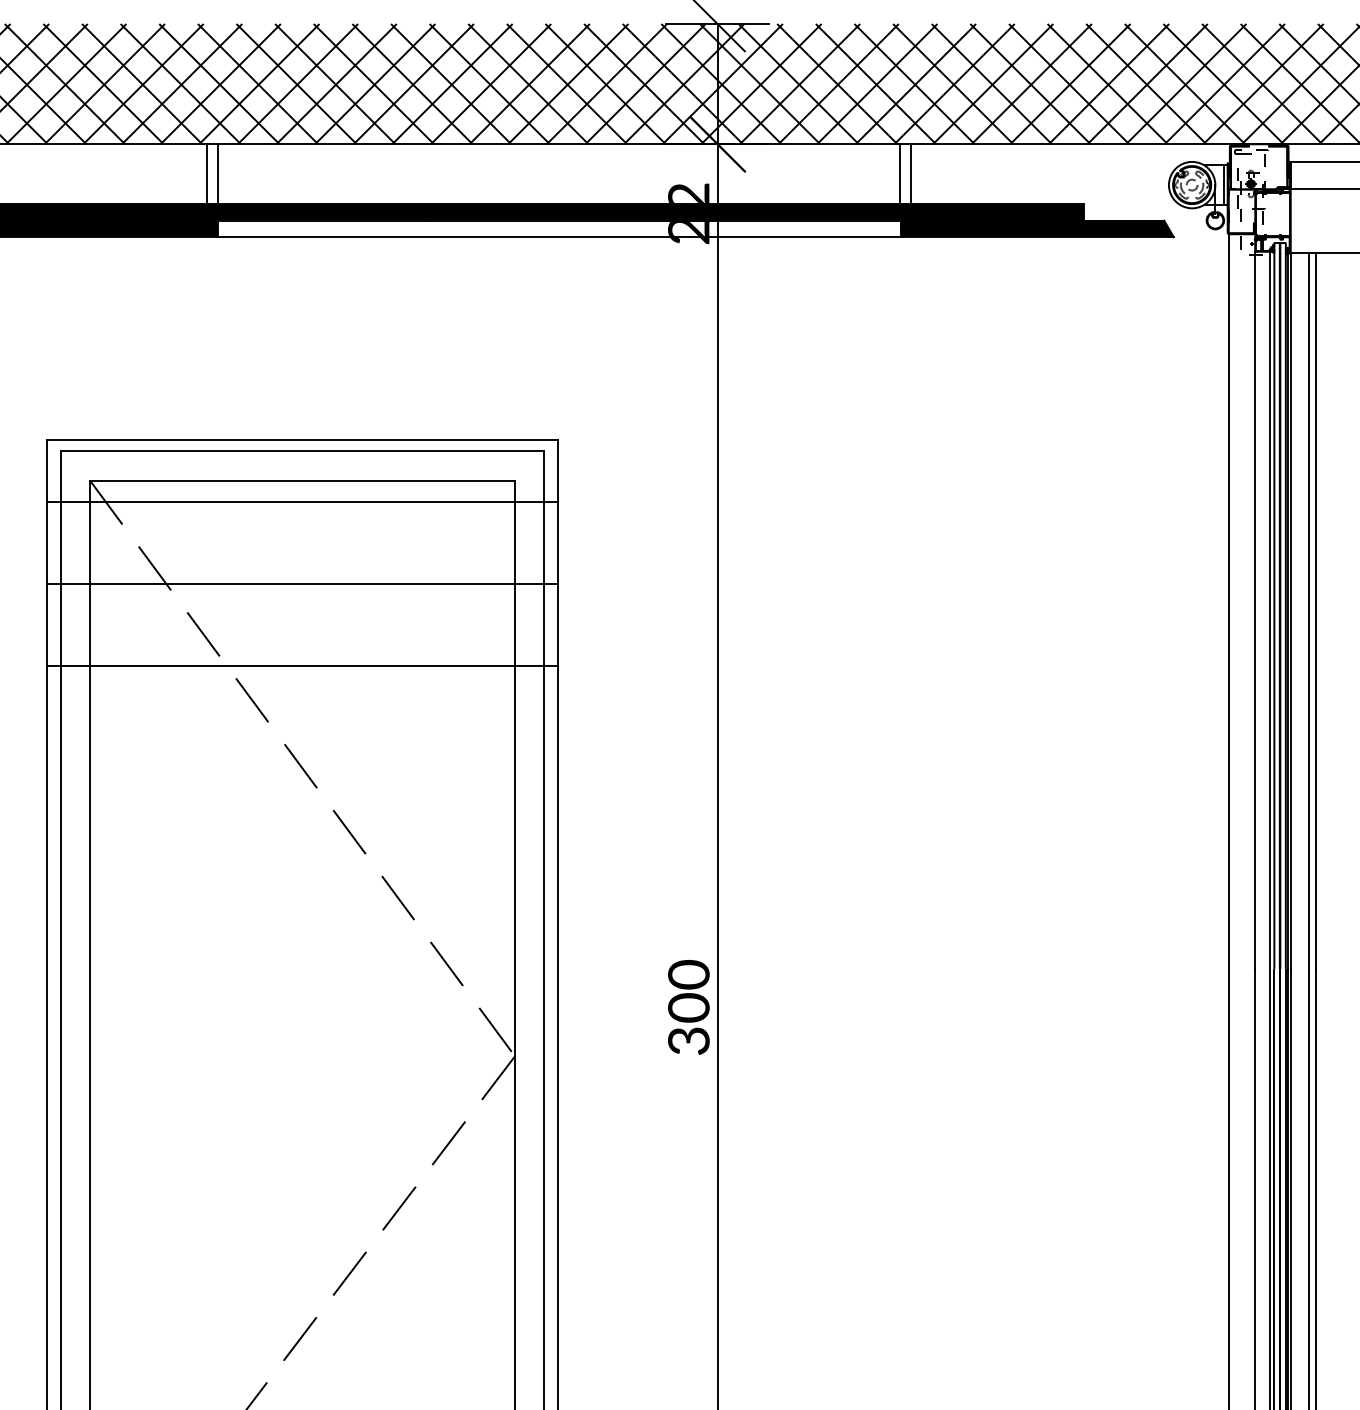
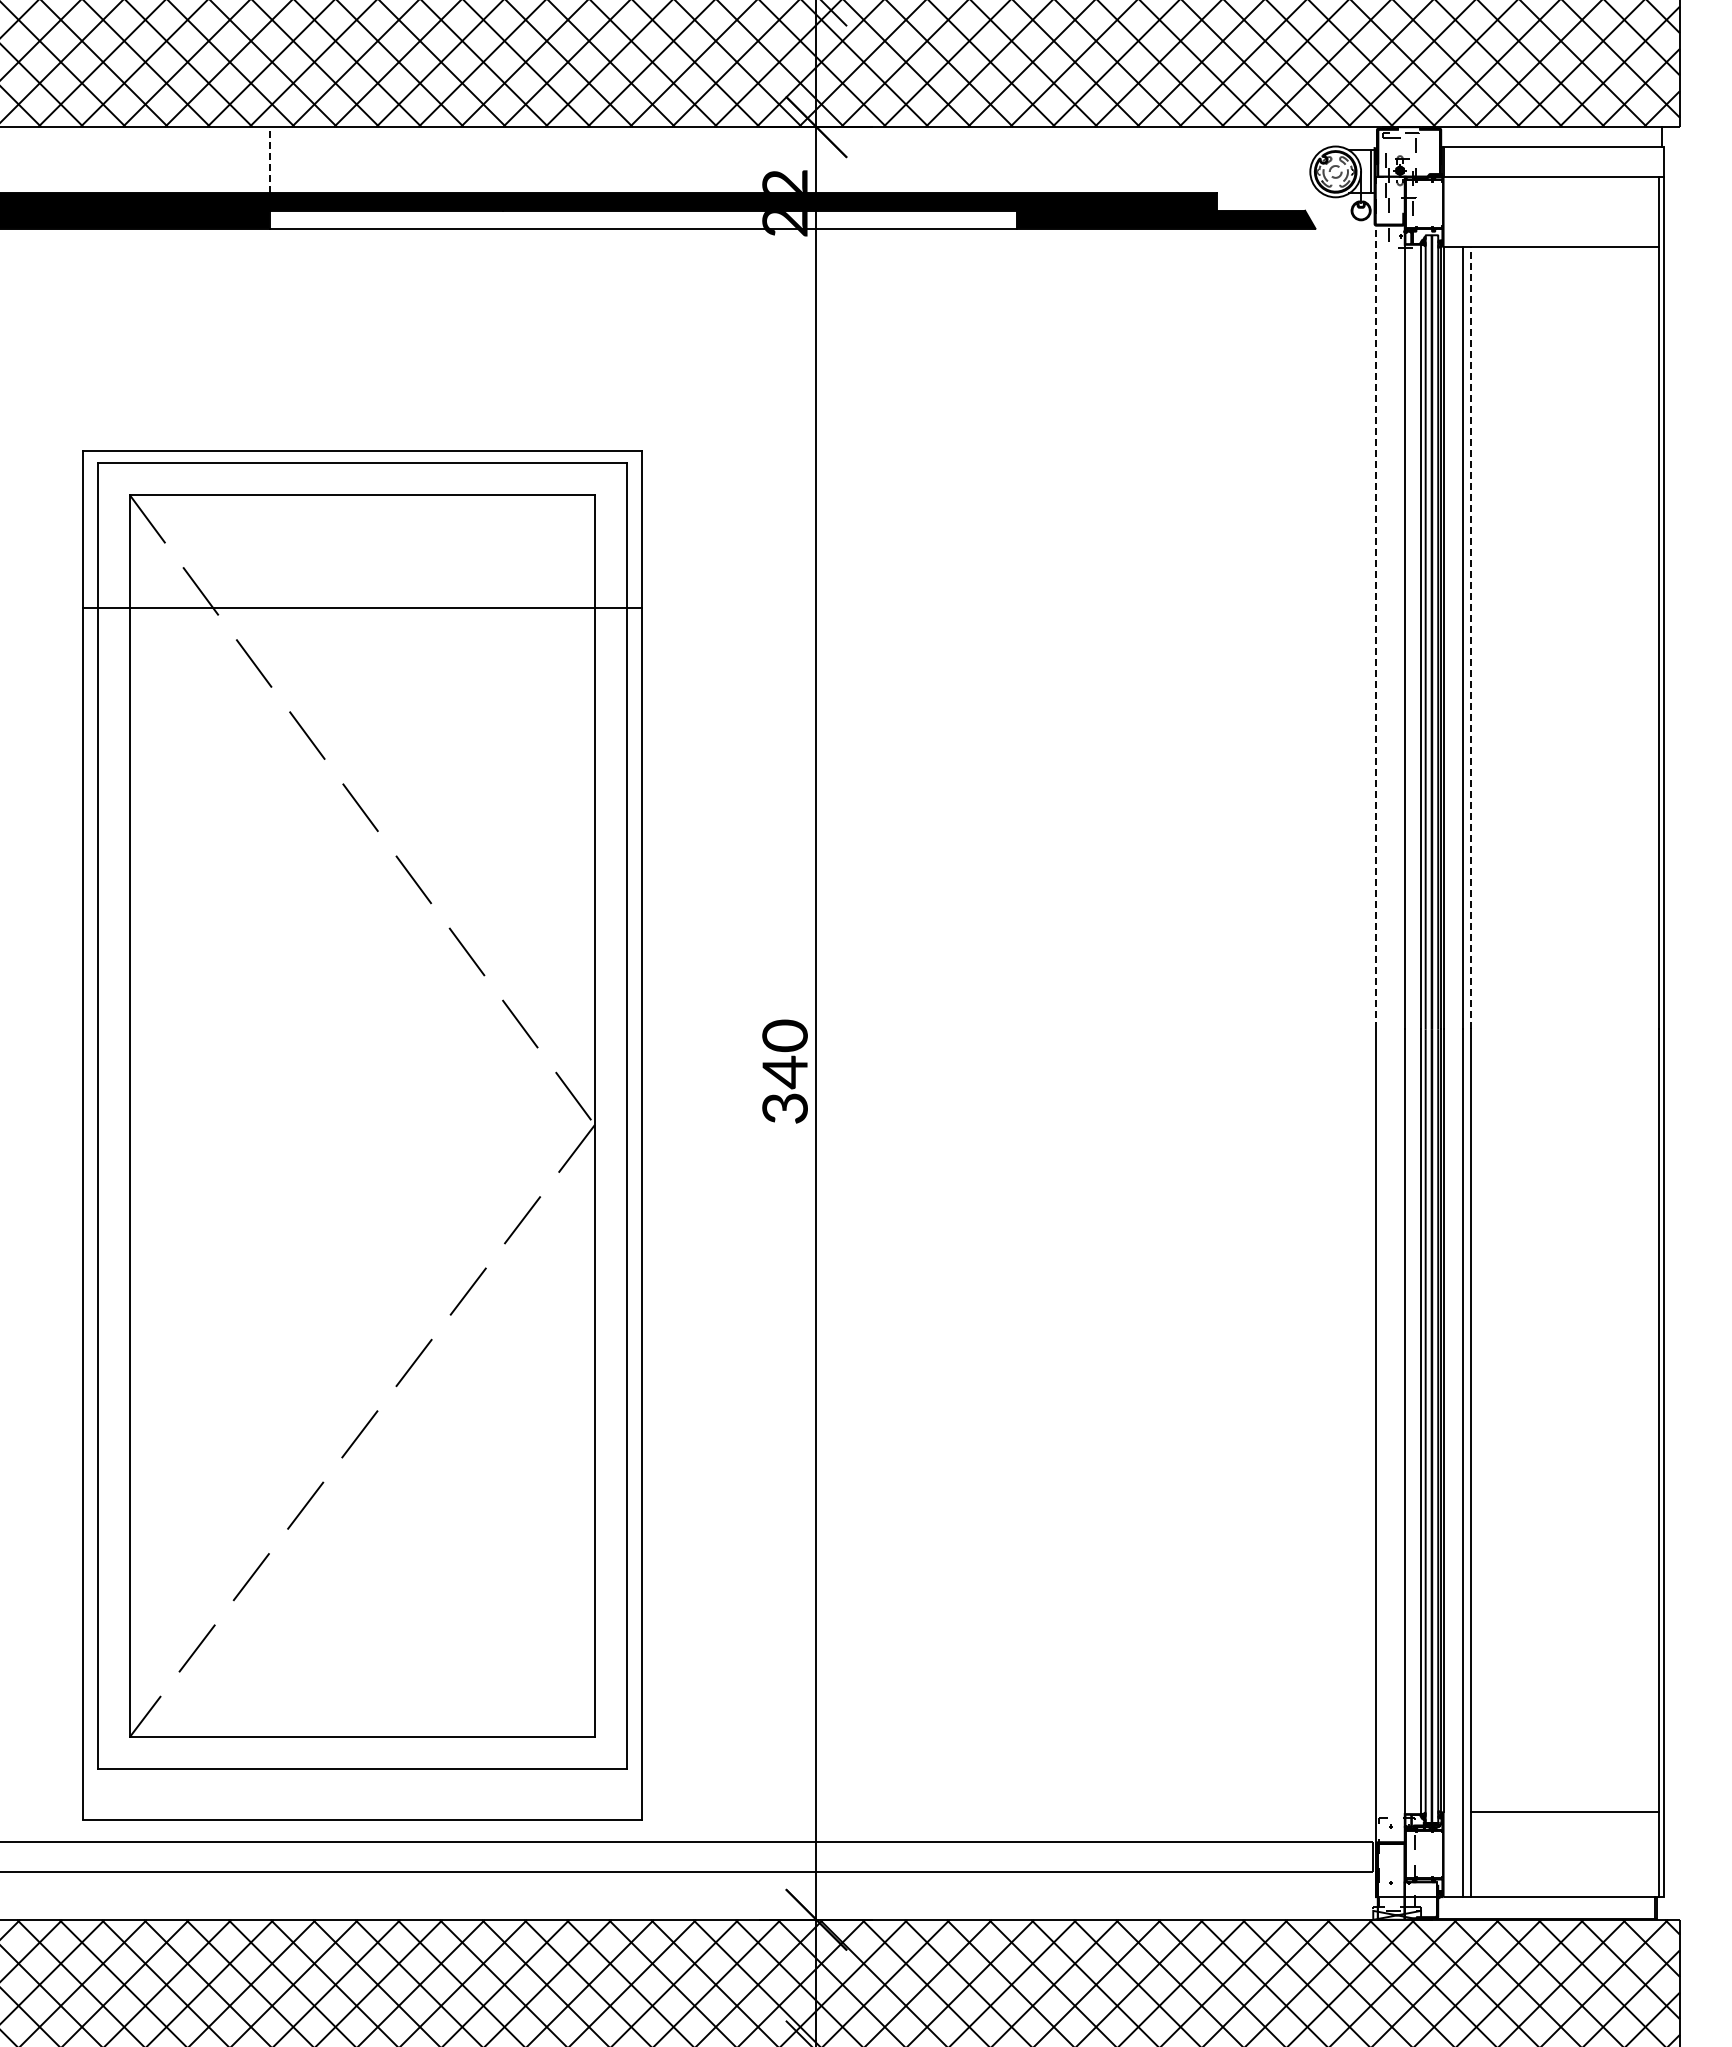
line: (206, 173) -> (257, 159), removed
line: (217, 173) -> (269, 159), solid -> dashed
line: (900, 173) -> (1016, 159), removed
line: (911, 173) -> (1028, 159), removed
line: (302, 501) -> (362, 518), removed
line: (1229, 601) -> (1376, 627), solid -> dashed
line: (1315, 610) -> (1470, 637), solid -> dashed
line: (302, 665) -> (362, 697), removed
text: (688, 1008) -> (784, 1072), 300 -> 340

